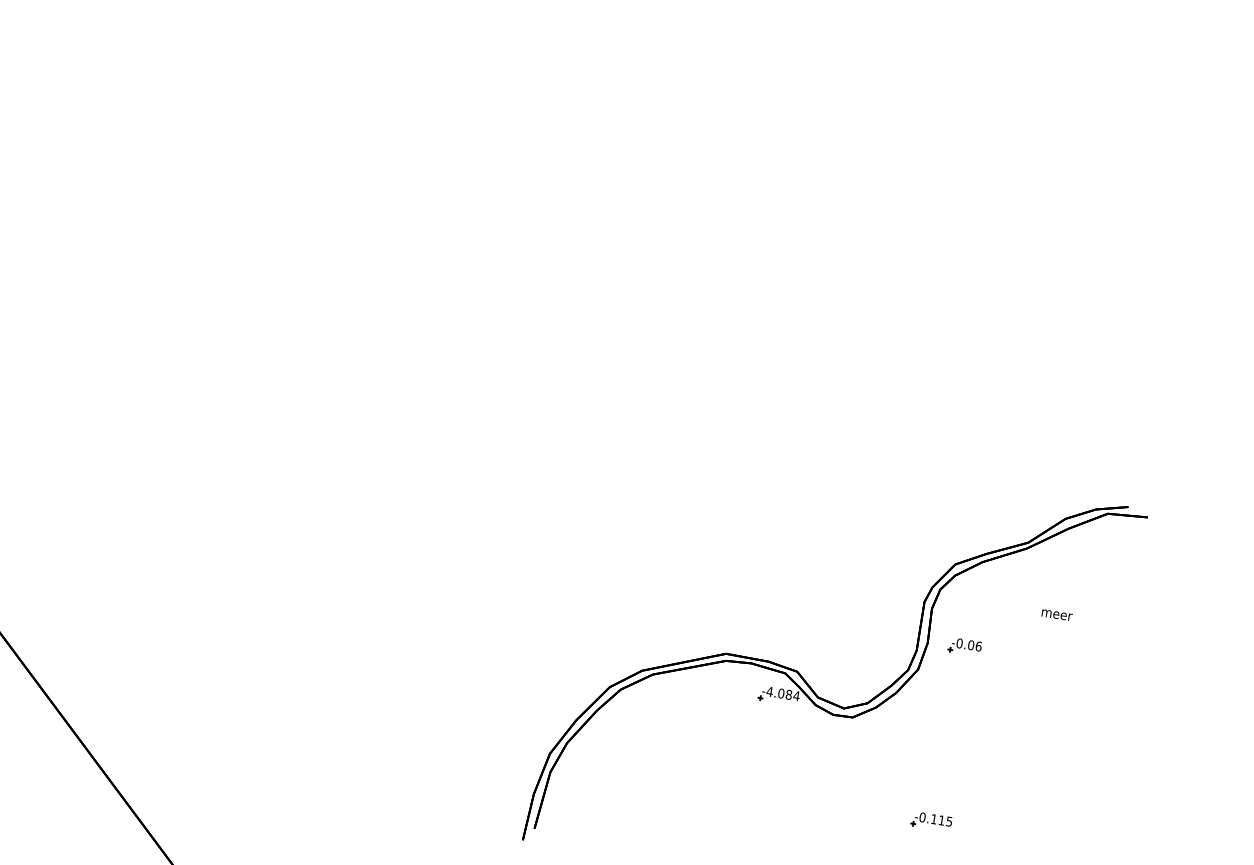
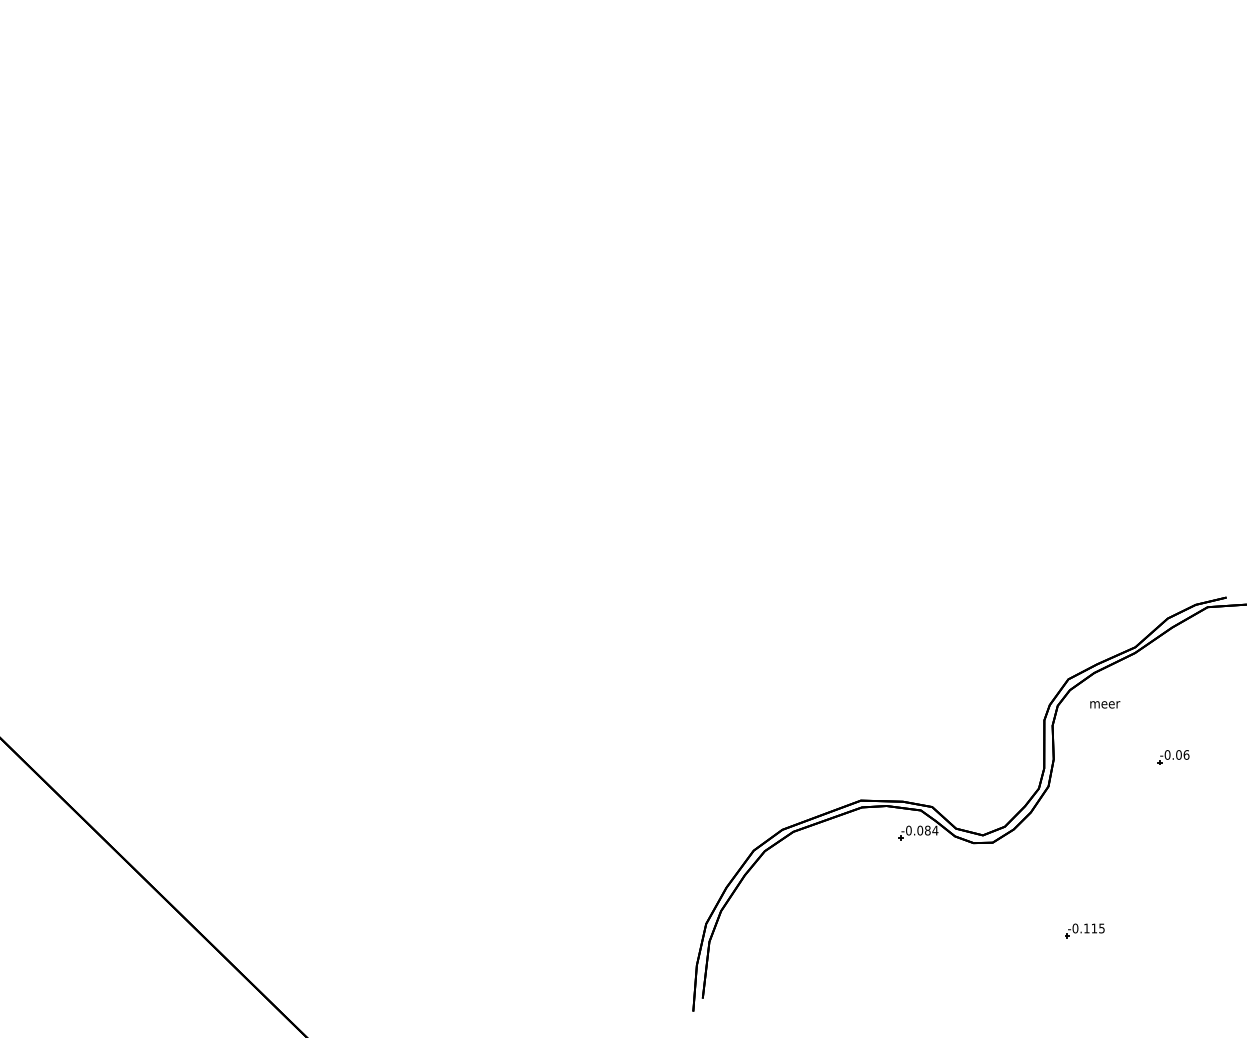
text: (1057, 614) -> (1105, 704), moved
part: (965, 646) -> (1173, 757), moved
text: (769, 691) -> (908, 830), -4.084 -> -0.084

